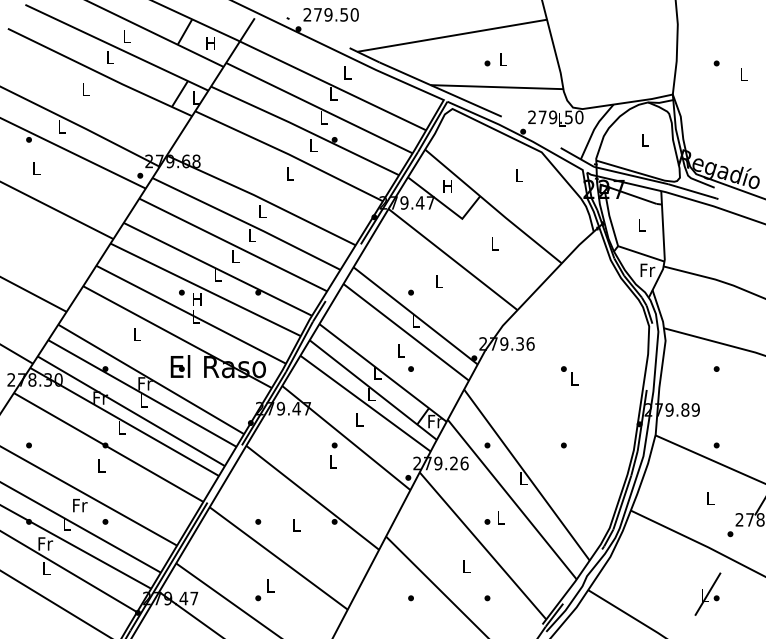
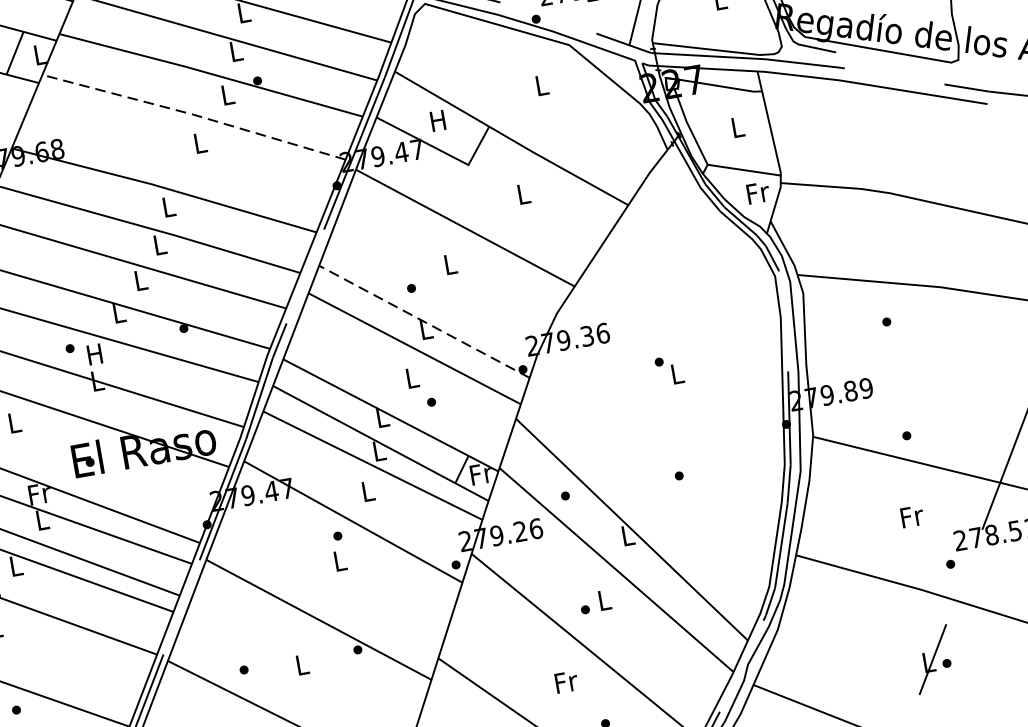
line: (288, 154) -> (192, 114), solid -> dashed
line: (415, 315) -> (424, 321), solid -> dashed
text: (710, 498) -> (911, 516), L -> Fr
text: (466, 566) -> (566, 681), L -> Fr

